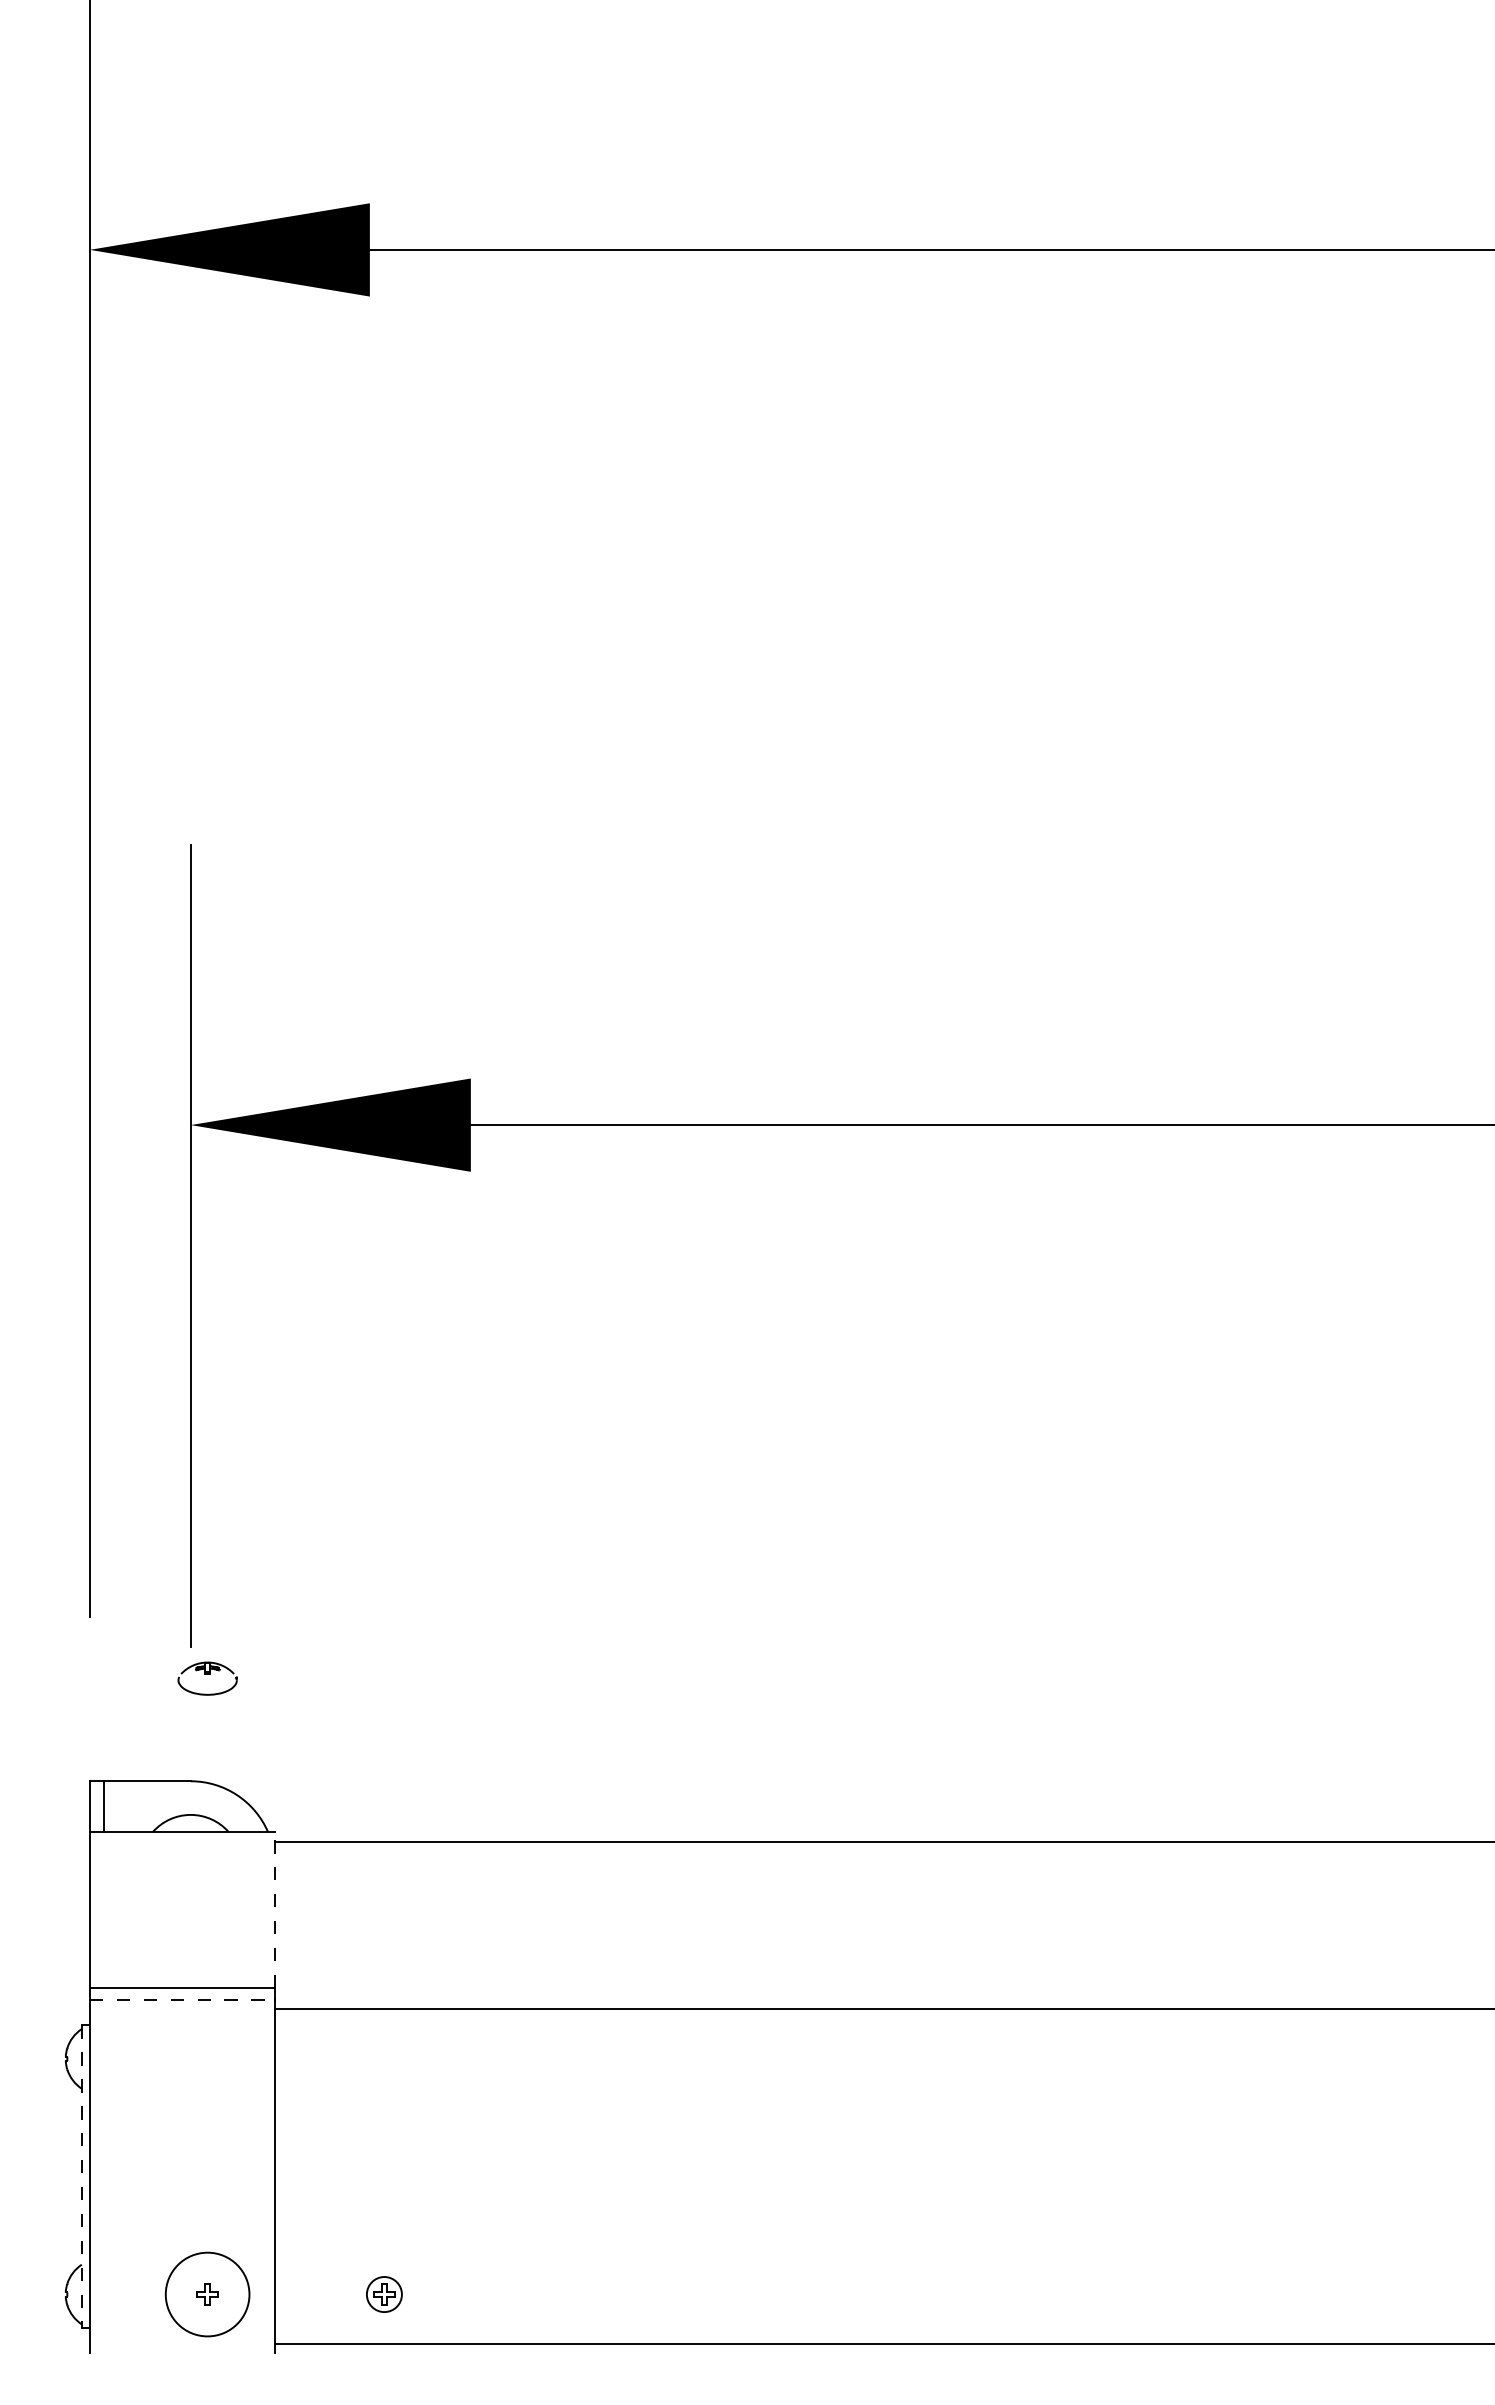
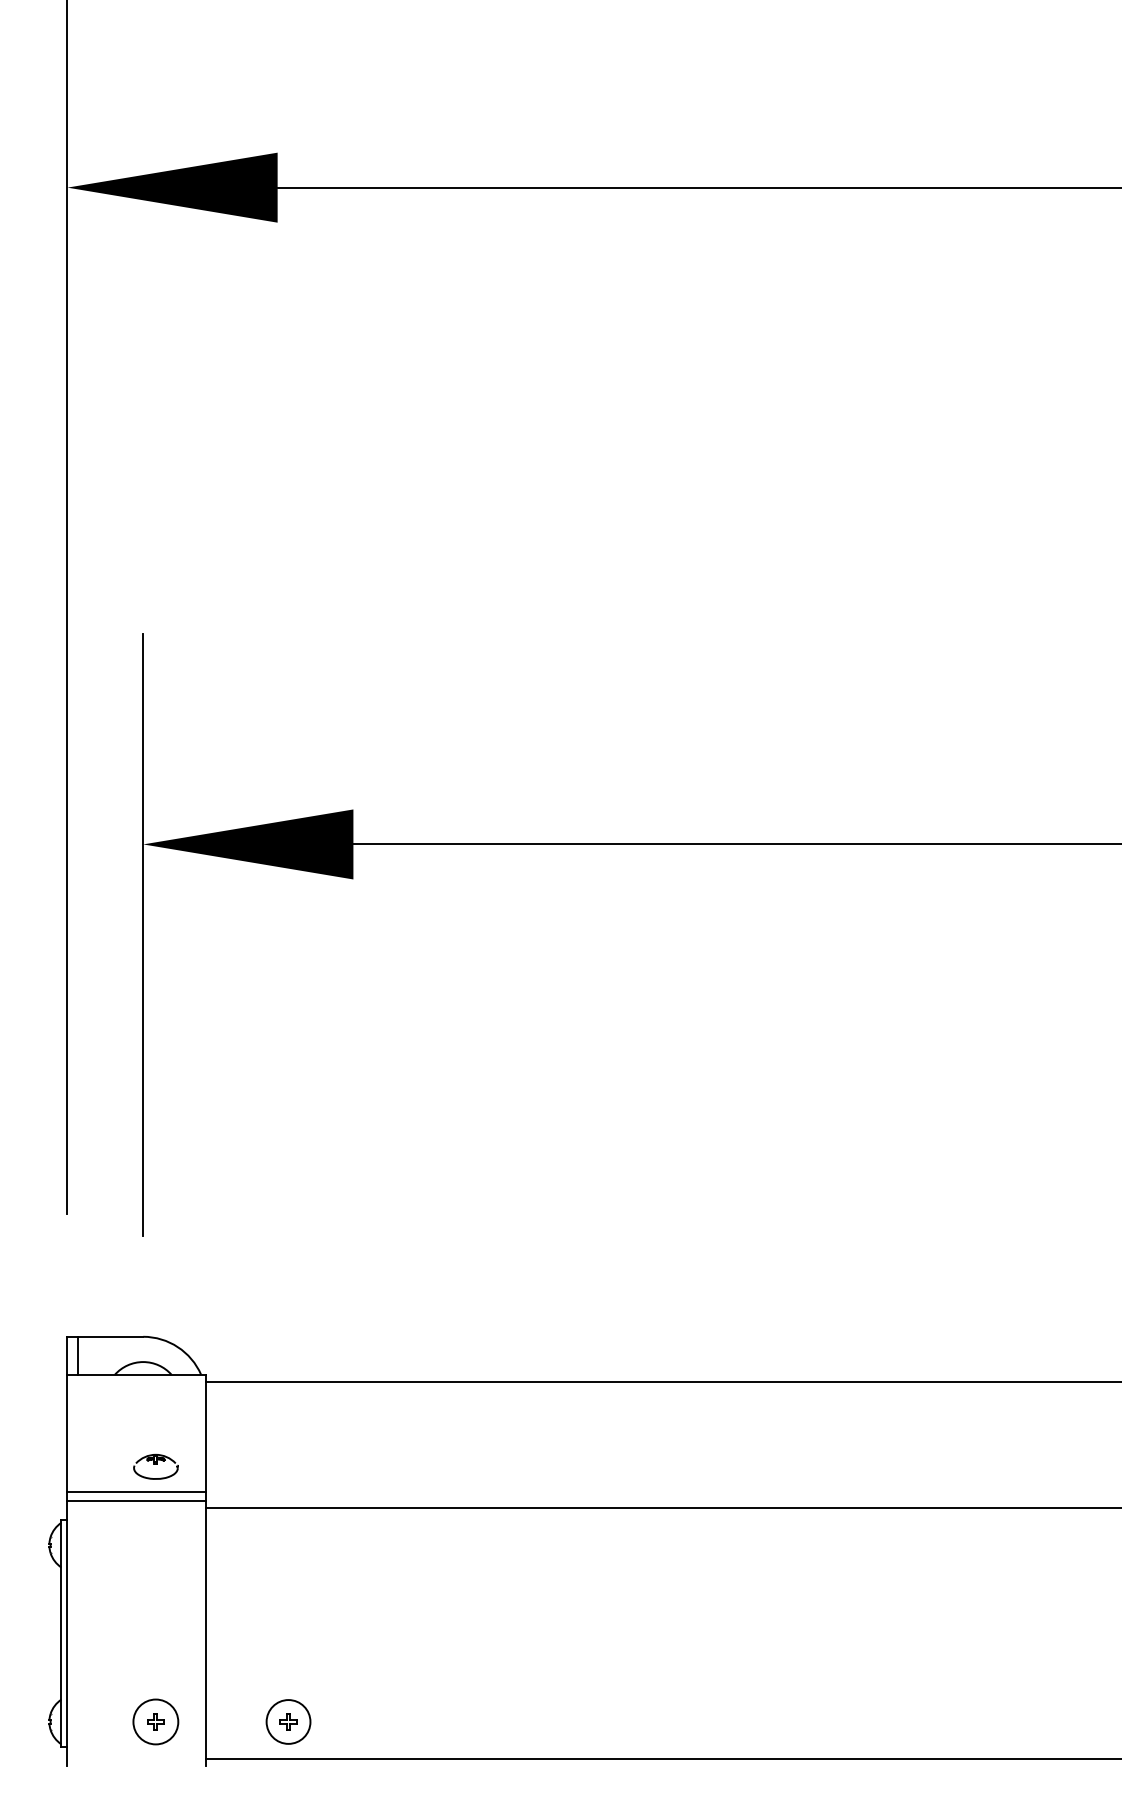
part: (207, 1678) -> (155, 1466), moved
line: (274, 1909) -> (206, 1433), dashed -> solid
line: (182, 2000) -> (137, 1501), dashed -> solid
line: (81, 2177) -> (61, 1634), dashed -> solid
circle: (207, 2294) -> (155, 1721), size x0.71
circle: (384, 2294) -> (288, 1721), size x1.67

